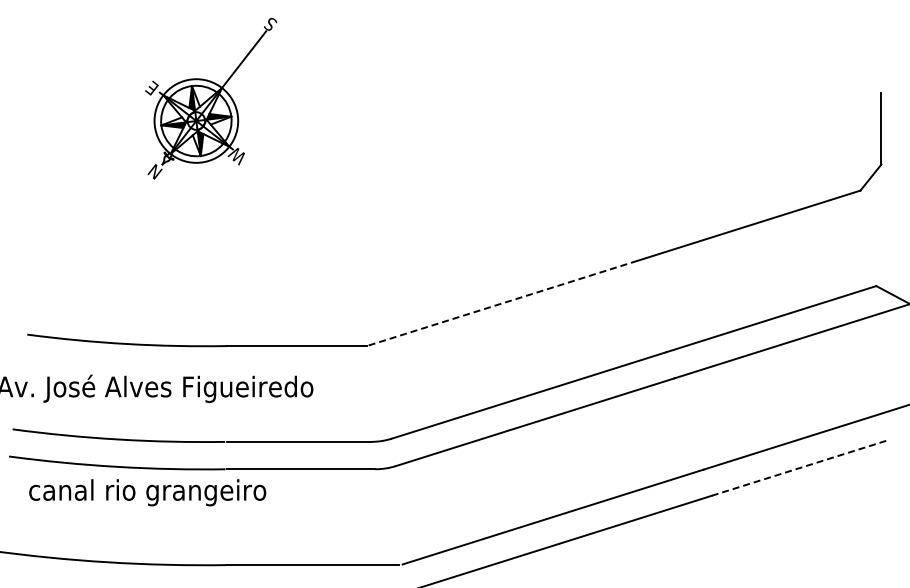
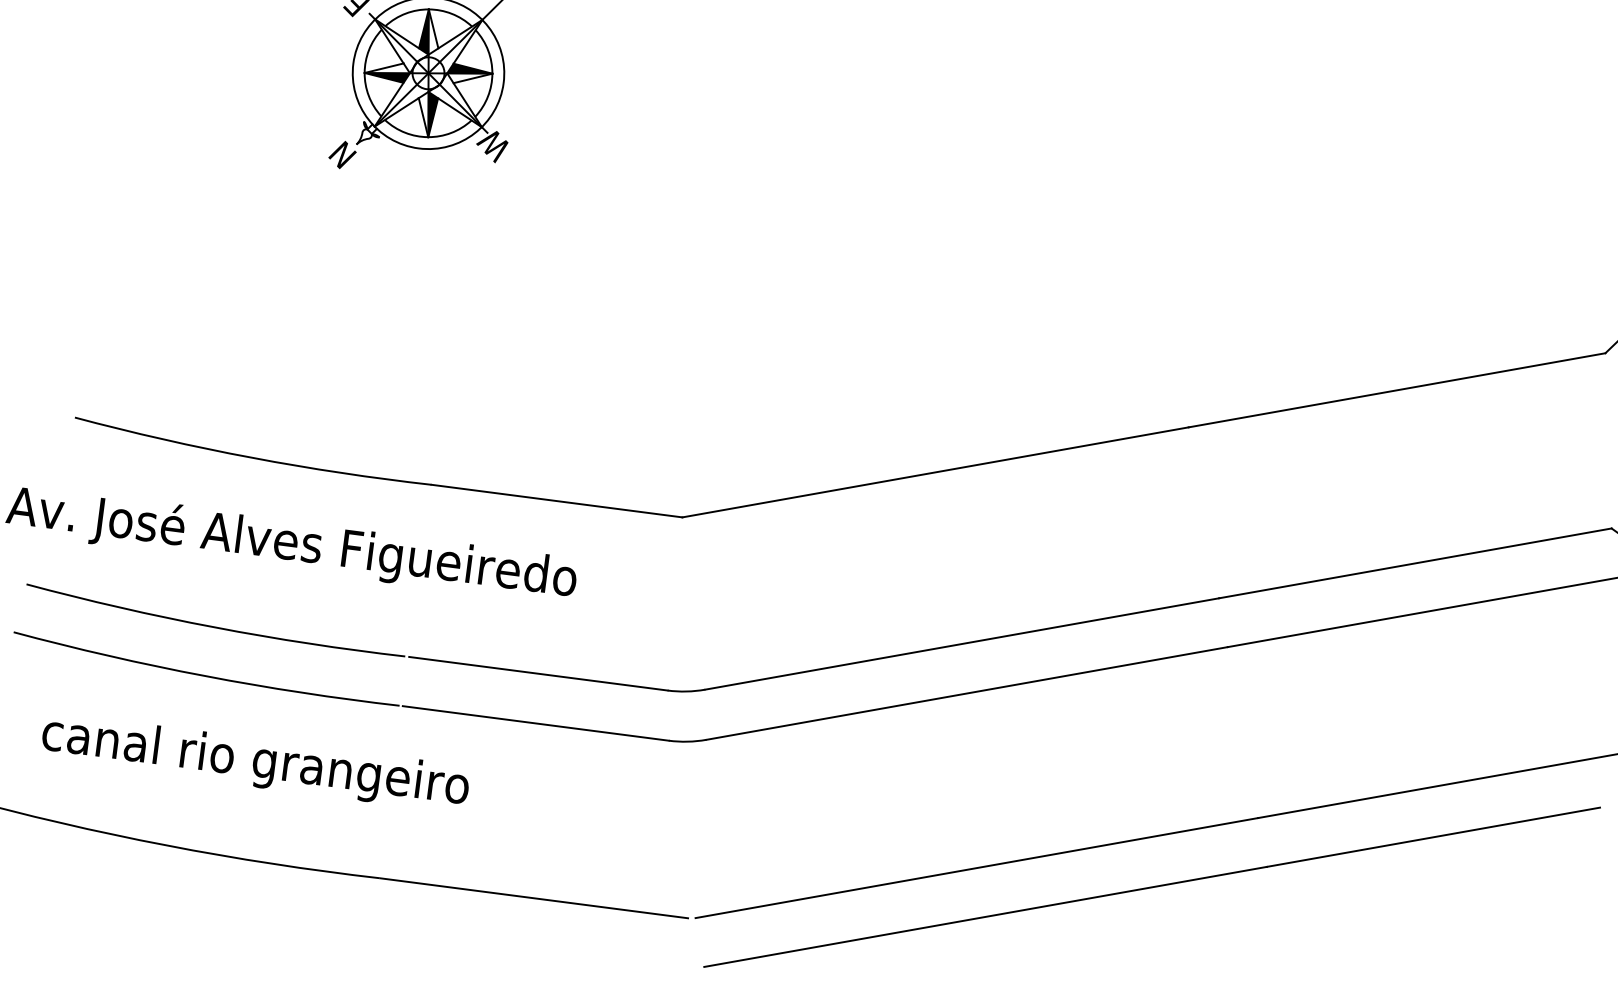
line: (502, 303) -> (935, 472), dashed -> solid
line: (801, 467) -> (1434, 836), dashed -> solid
text: (147, 492) -> (255, 762), moved

